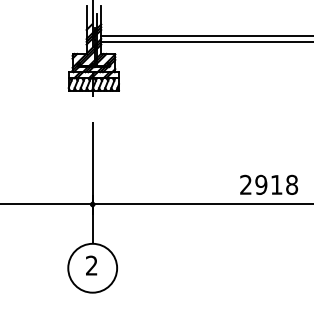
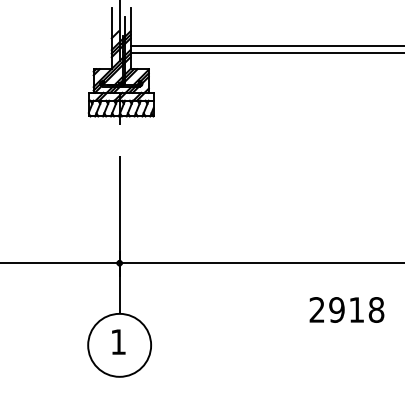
text: (268, 184) -> (346, 309), moved
text: (91, 265) -> (118, 341), 2 -> 1

